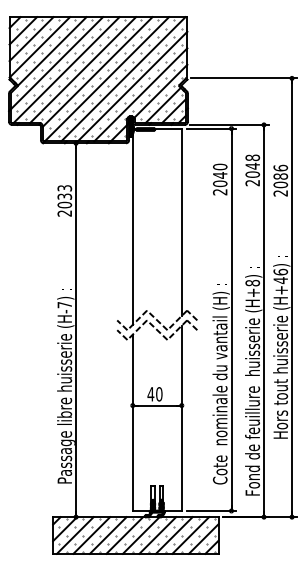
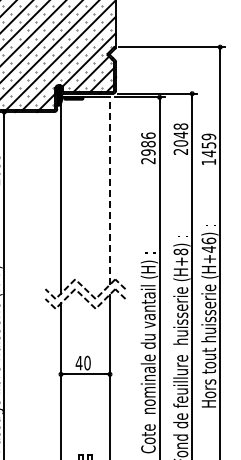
text: (219, 175) -> (147, 144), 2040 -> 2986
text: (280, 180) -> (208, 149), 2086 -> 1459
line: (181, 222) -> (109, 191), solid -> dashed

